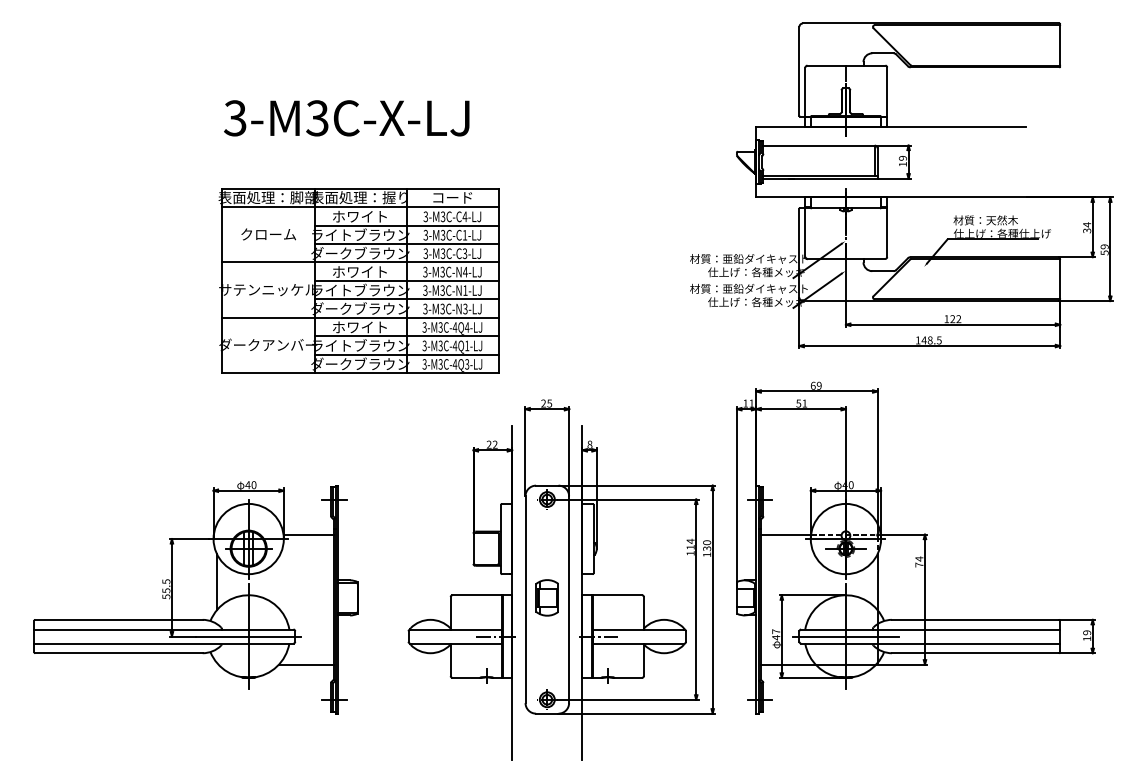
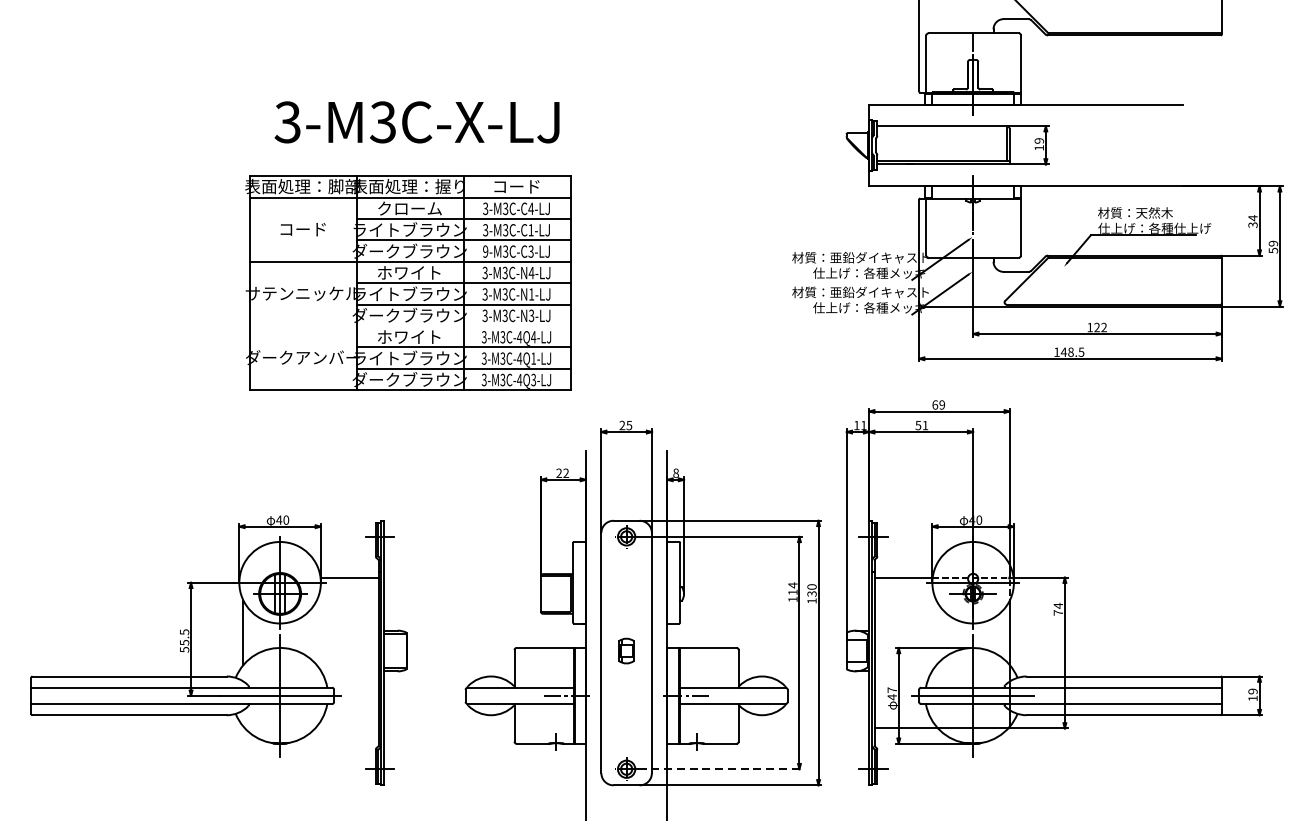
text: (346, 118) -> (416, 122), moved
text: (360, 216) -> (409, 208), ホワイト -> クローム
text: (268, 234) -> (303, 229), クローム -> コード
text: (425, 253) -> (485, 251), 3-M3C-C3-LJ -> 9-M3C-C3-LJ
line: (360, 317) -> (409, 325), removed
part: (546, 597) -> (625, 650), size x0.6
line: (305, 664) -> (346, 728), removed
line: (628, 699) -> (720, 768), solid -> dashed

